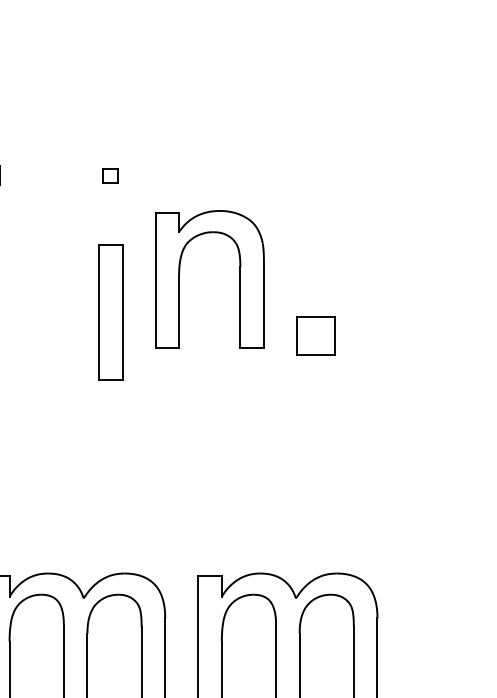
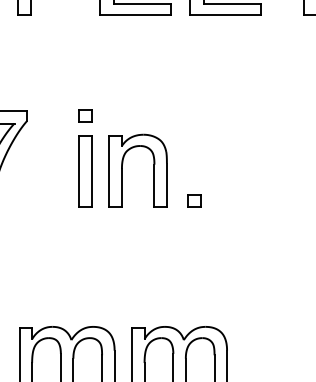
part: (110, 174) -> (85, 115), size x1.67
part: (110, 312) -> (85, 171), moved
part: (316, 335) -> (194, 200), size x0.62

